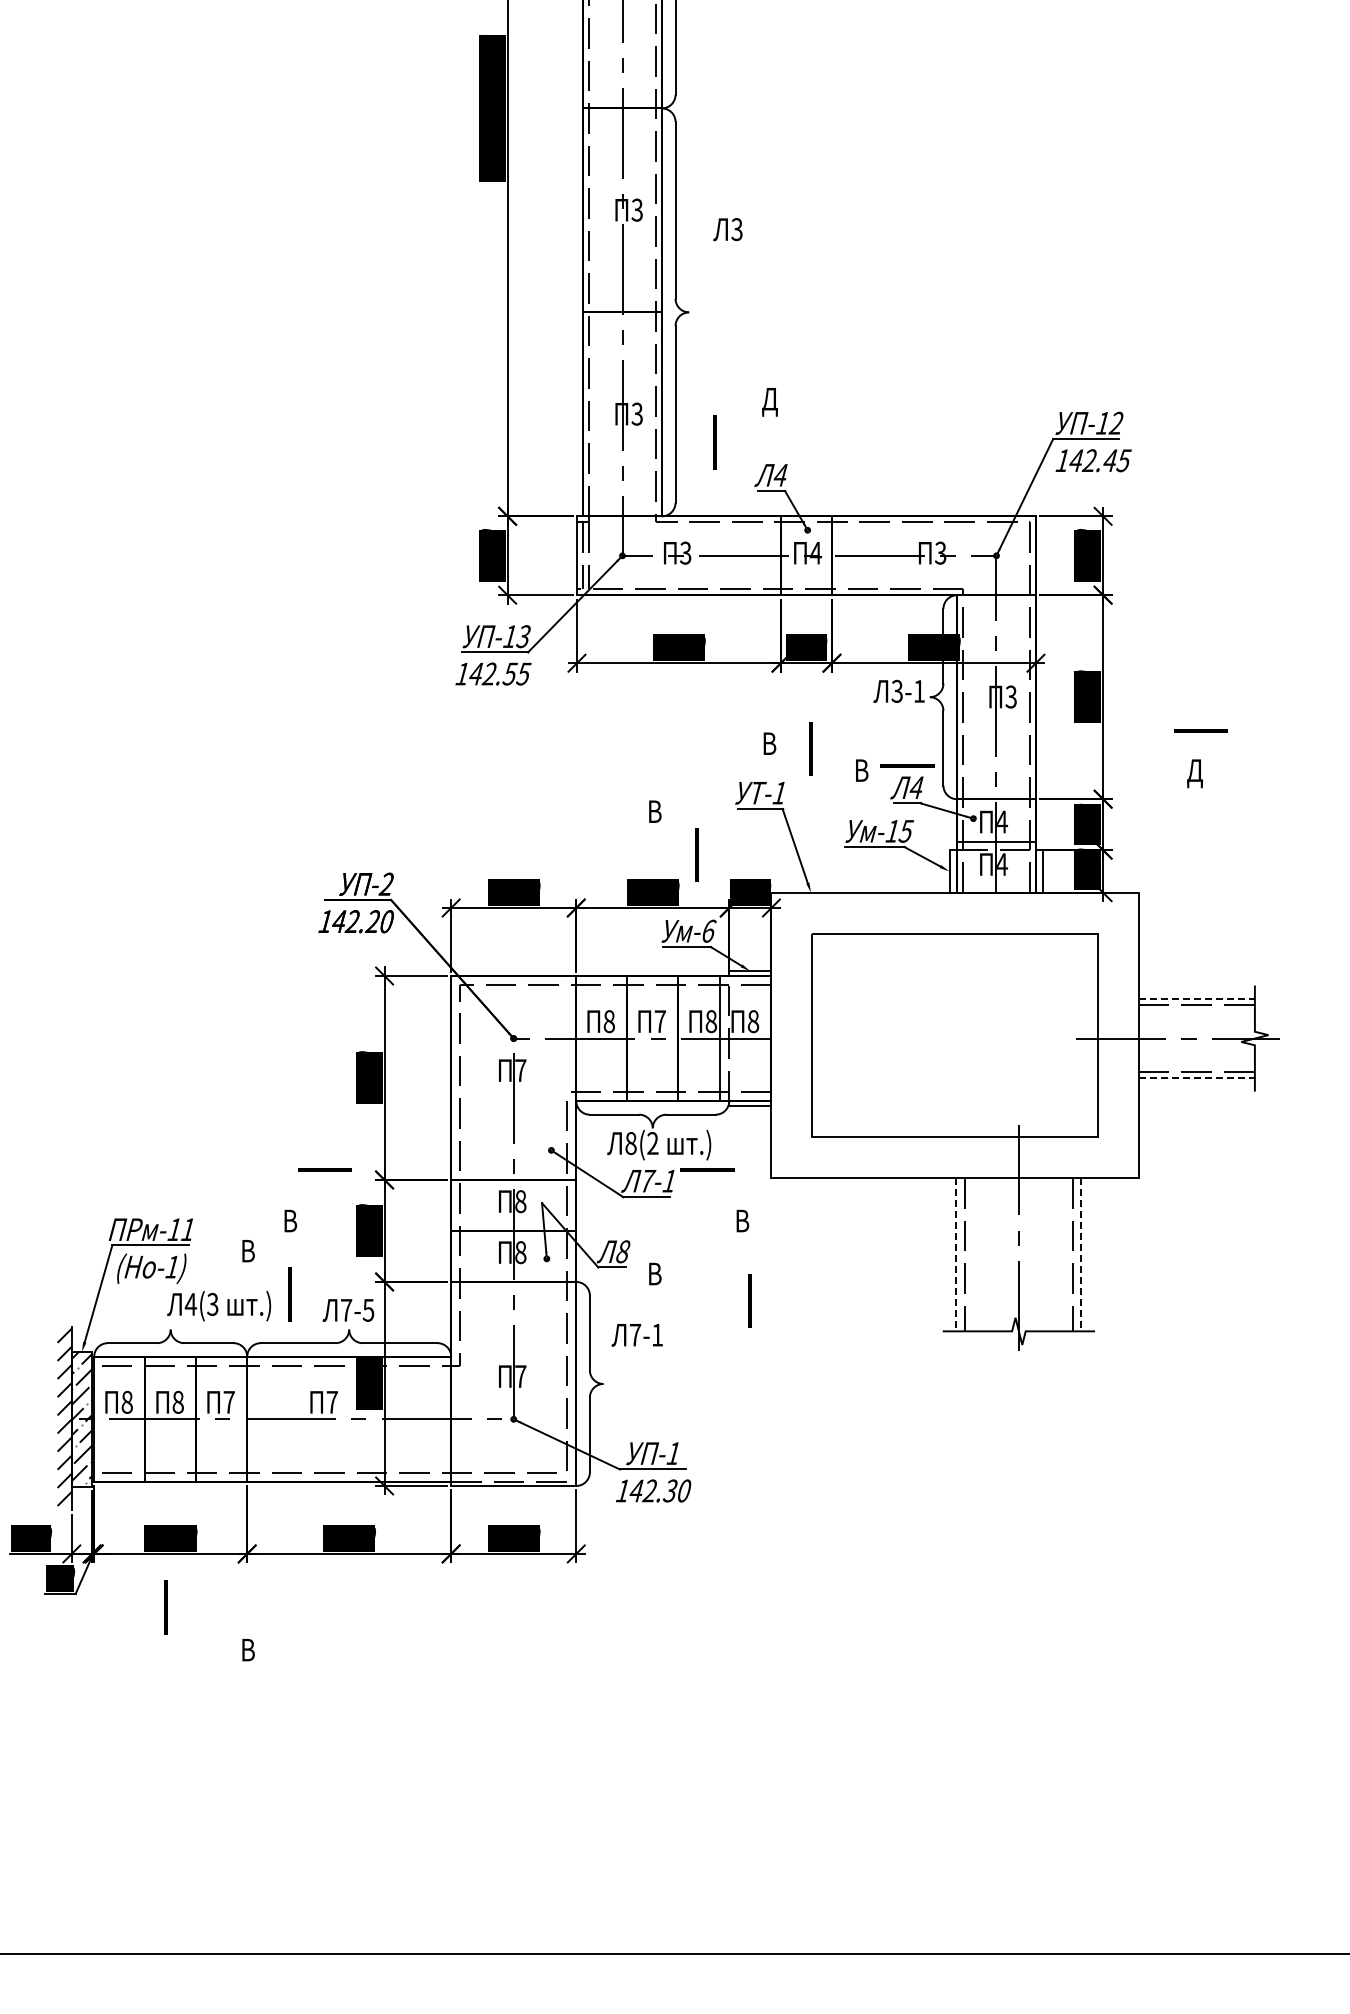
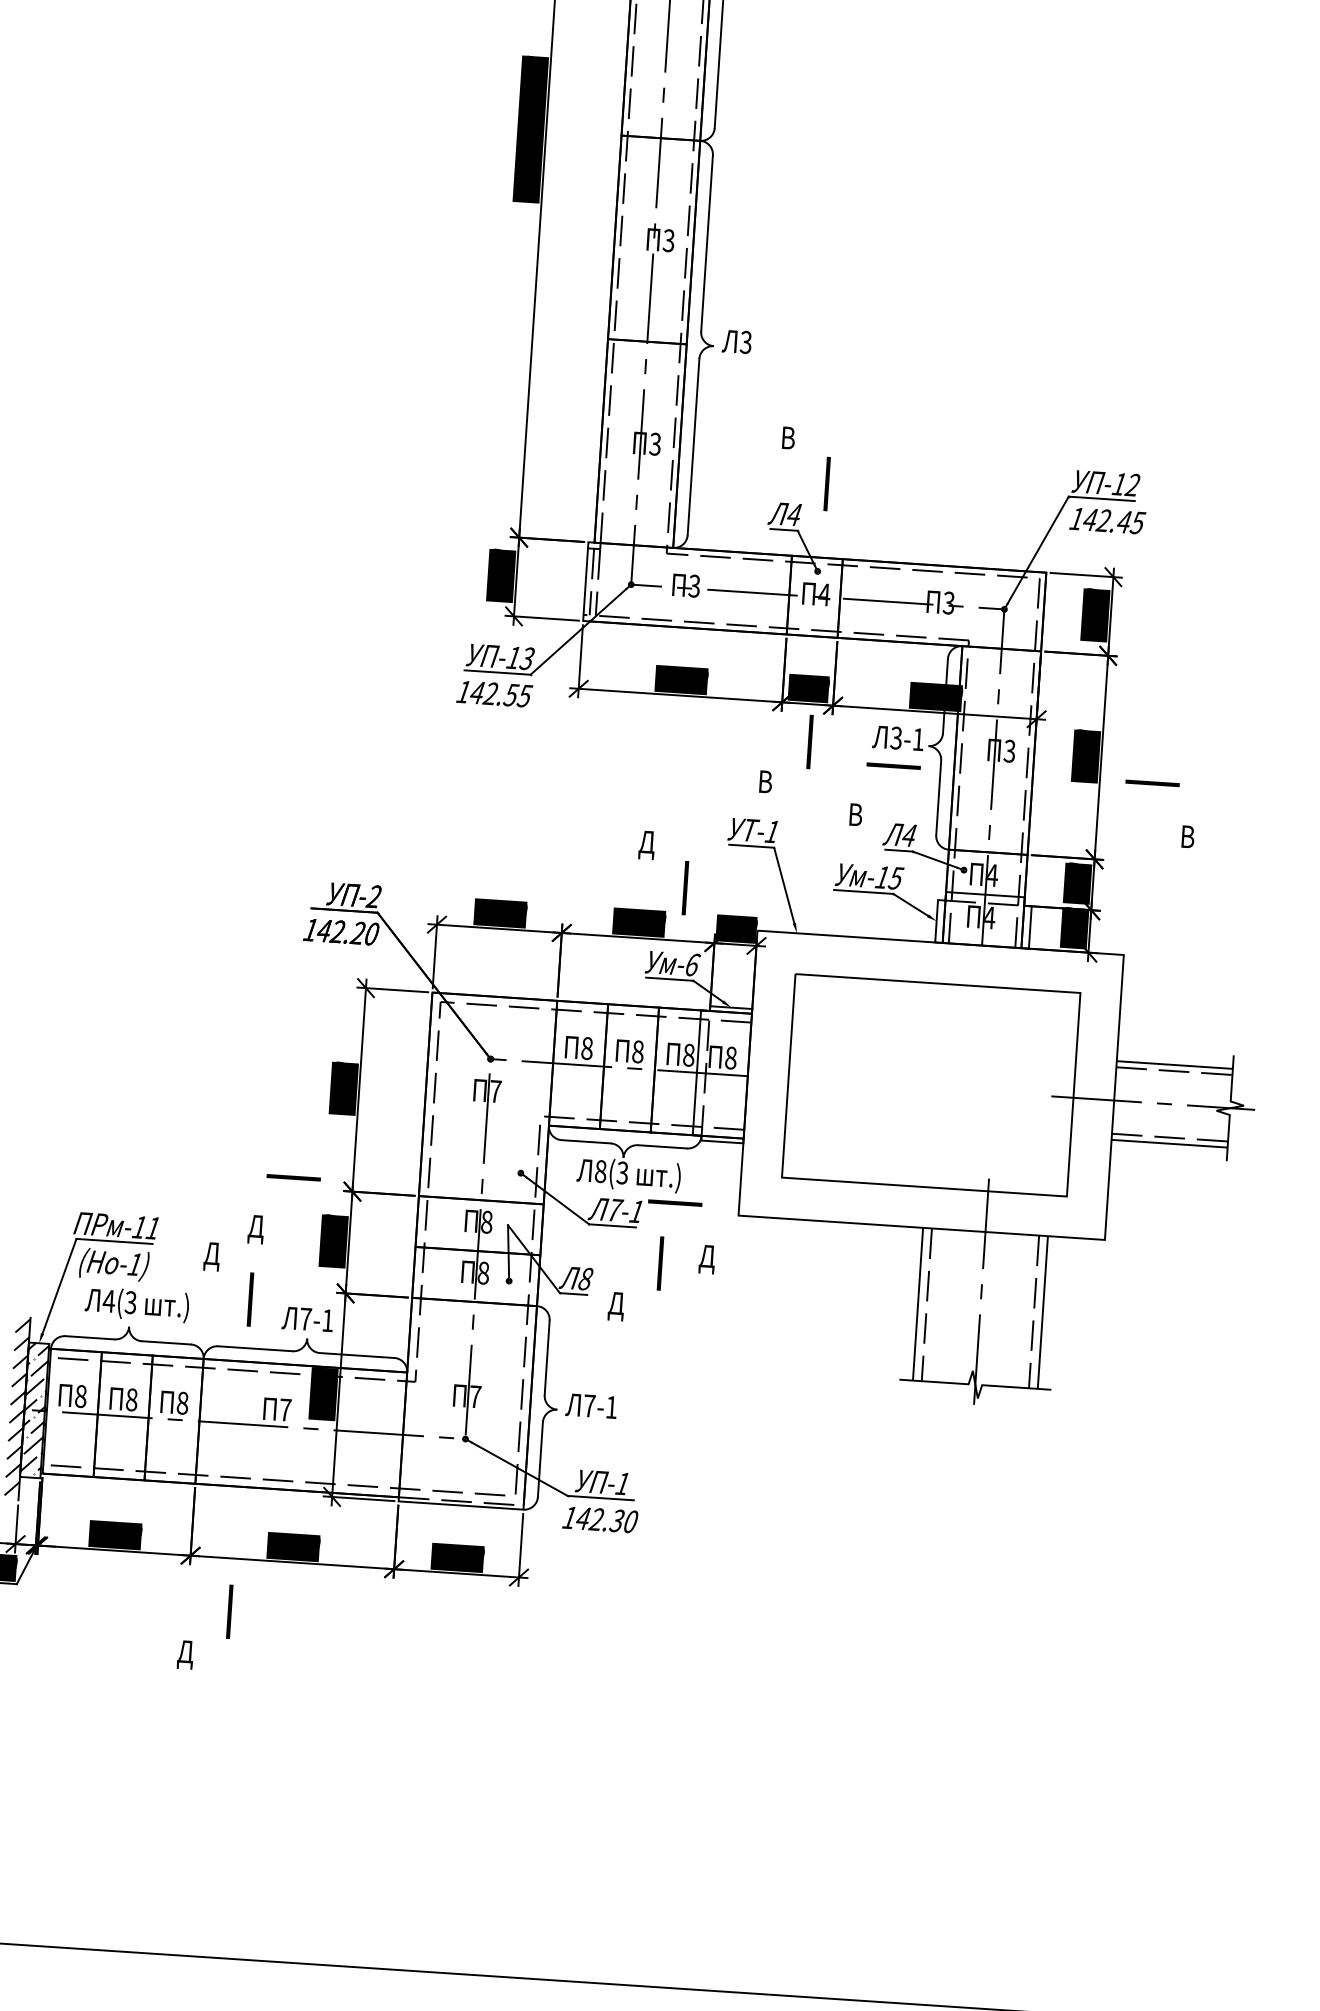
text: (727, 229) -> (736, 341), moved
text: (769, 402) -> (788, 441), Д -> В
line: (714, 442) -> (826, 484), moved
line: (1200, 730) -> (1152, 783), moved
line: (810, 748) -> (809, 741), moved
line: (907, 765) -> (893, 766), moved
text: (1194, 773) -> (1187, 839), Д -> В
text: (655, 814) -> (647, 844), В -> Д
line: (1197, 999) -> (1175, 1065), dashed -> solid
text: (659, 1021) -> (637, 1051), 7 -> 8
line: (1197, 1077) -> (1170, 1143), dashed -> solid
text: (652, 1143) -> (622, 1173), 8(2 -> 8(3
text: (290, 1223) -> (255, 1228), В -> Д
text: (742, 1223) -> (706, 1258), В -> Д
text: (248, 1254) -> (211, 1257), В -> Д
line: (956, 1254) -> (918, 1303), dashed -> solid
line: (1081, 1254) -> (1042, 1312), dashed -> solid
text: (655, 1276) -> (616, 1305), В -> Д
line: (749, 1300) -> (660, 1262), moved
text: (219, 1305) -> (137, 1304), moved
text: (368, 1310) -> (327, 1320), 7-5 -> 7-1
text: (636, 1335) -> (590, 1406), moved
text: (228, 1401) -> (182, 1402), 7 -> 8
line: (165, 1607) -> (229, 1611), moved
text: (248, 1653) -> (185, 1655), В -> Д

